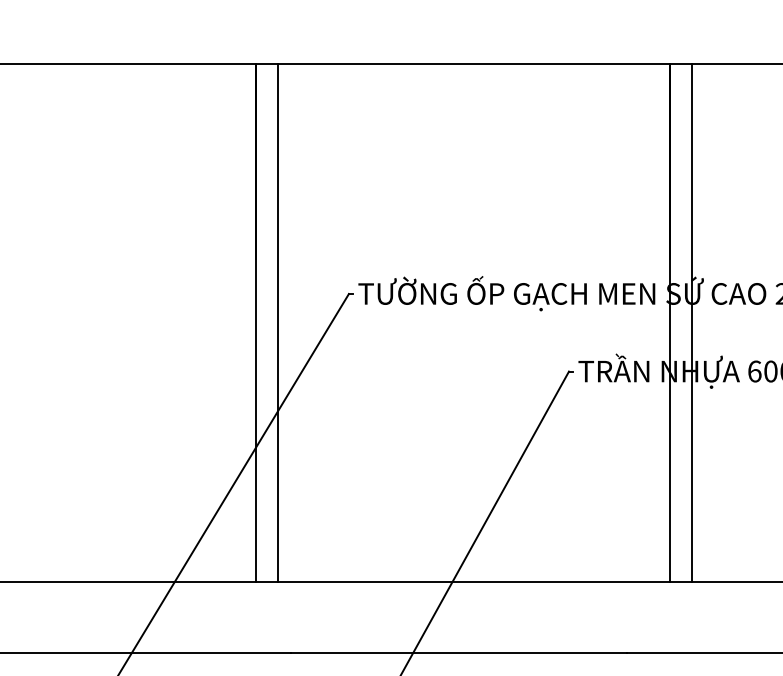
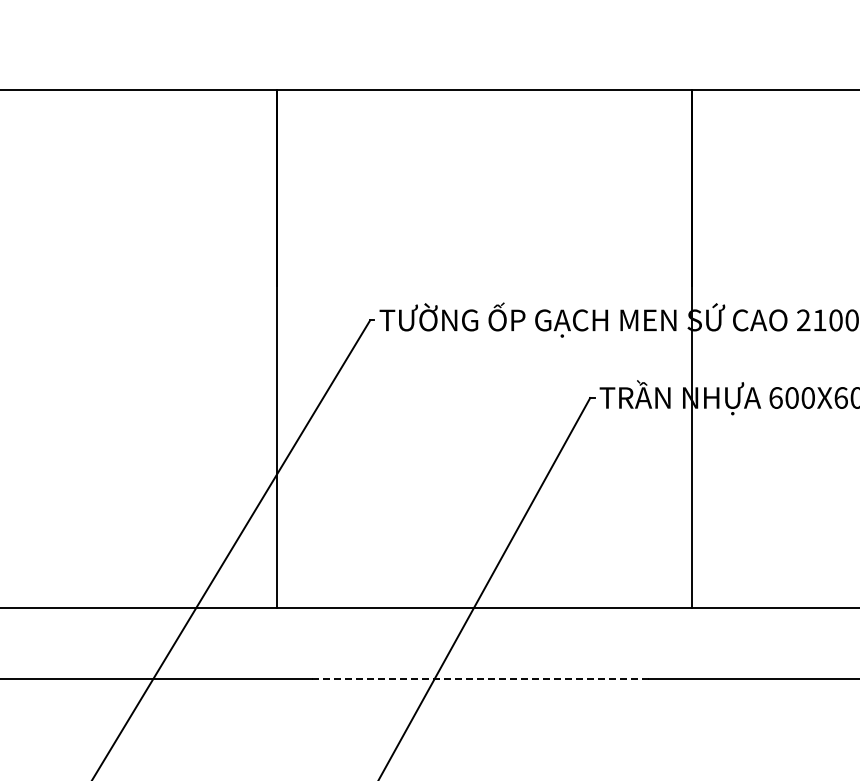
line: (277, 323) -> (298, 349), removed
line: (691, 323) -> (712, 349), removed
line: (459, 653) -> (480, 679), solid -> dashed

